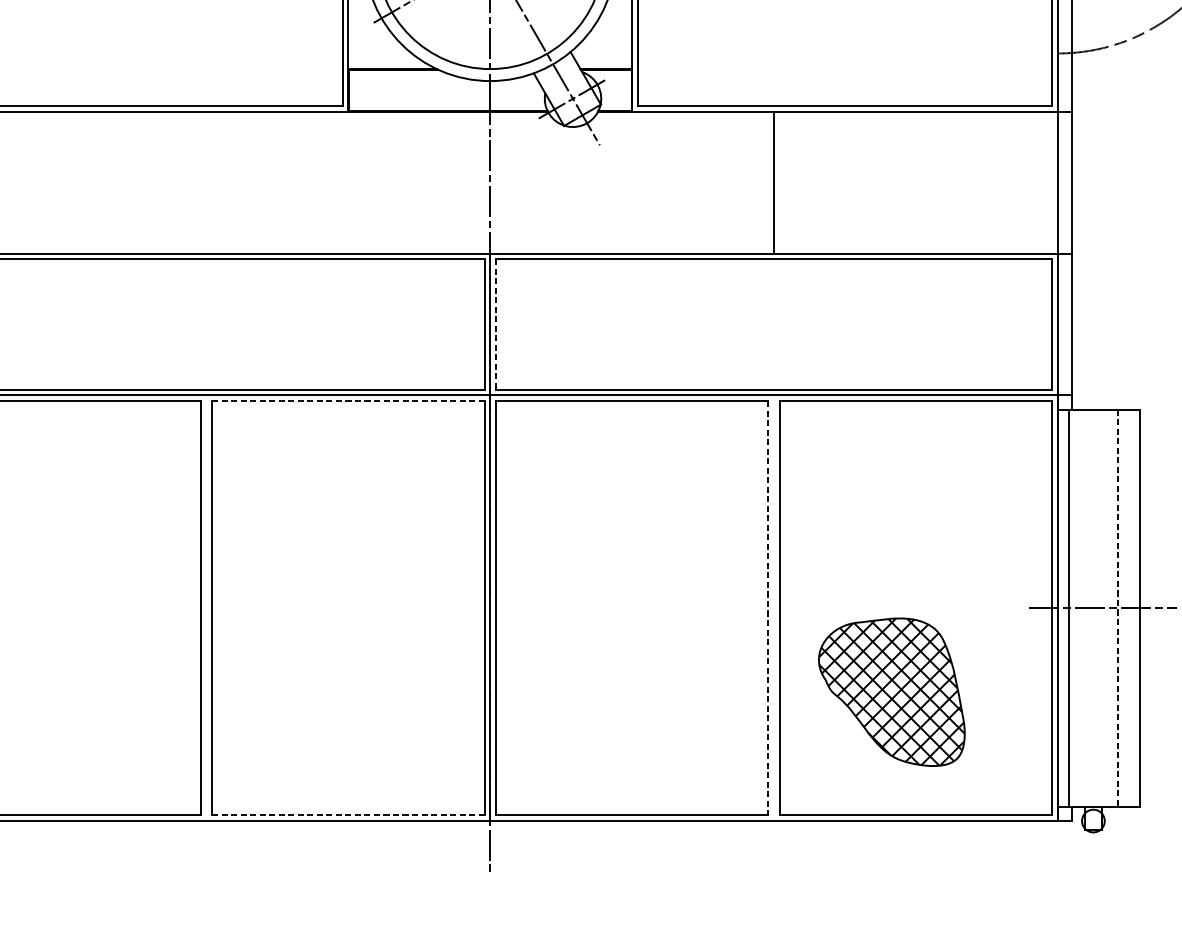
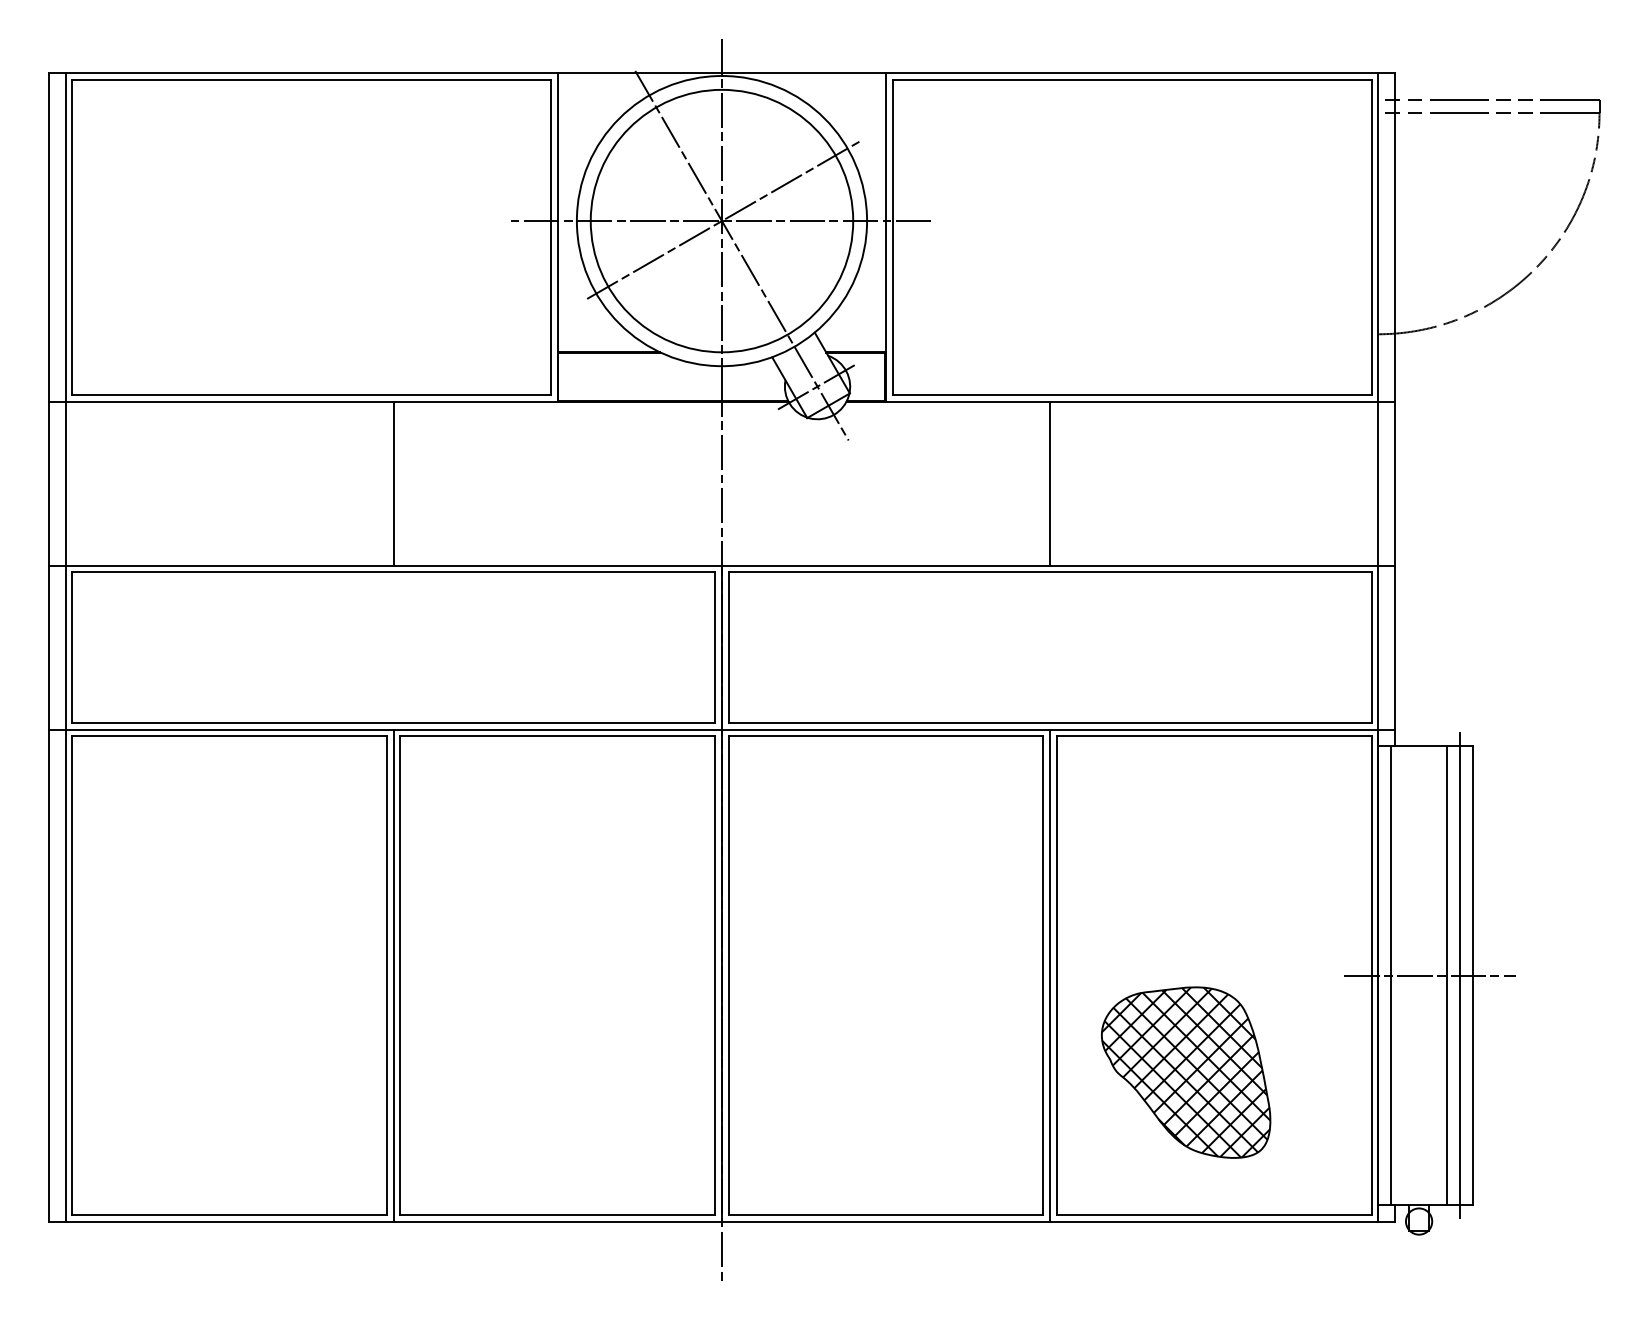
line: (206, 182) -> (393, 483), added
line: (495, 325) -> (728, 648), dashed -> solid
line: (348, 401) -> (558, 736), dashed -> solid
line: (206, 608) -> (393, 975), added
line: (774, 608) -> (1050, 975), added
line: (1117, 608) -> (1446, 975), dashed -> solid
line: (1129, 608) -> (1460, 975), added
line: (768, 609) -> (1043, 976), dashed -> solid
line: (348, 815) -> (557, 1215), dashed -> solid

